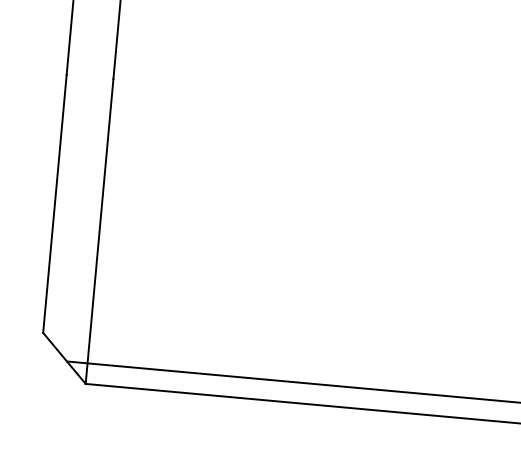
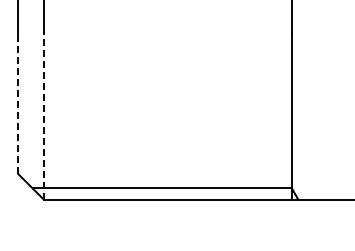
line: (55, 204) -> (18, 104), solid -> dashed
line: (99, 232) -> (43, 117), solid -> dashed

